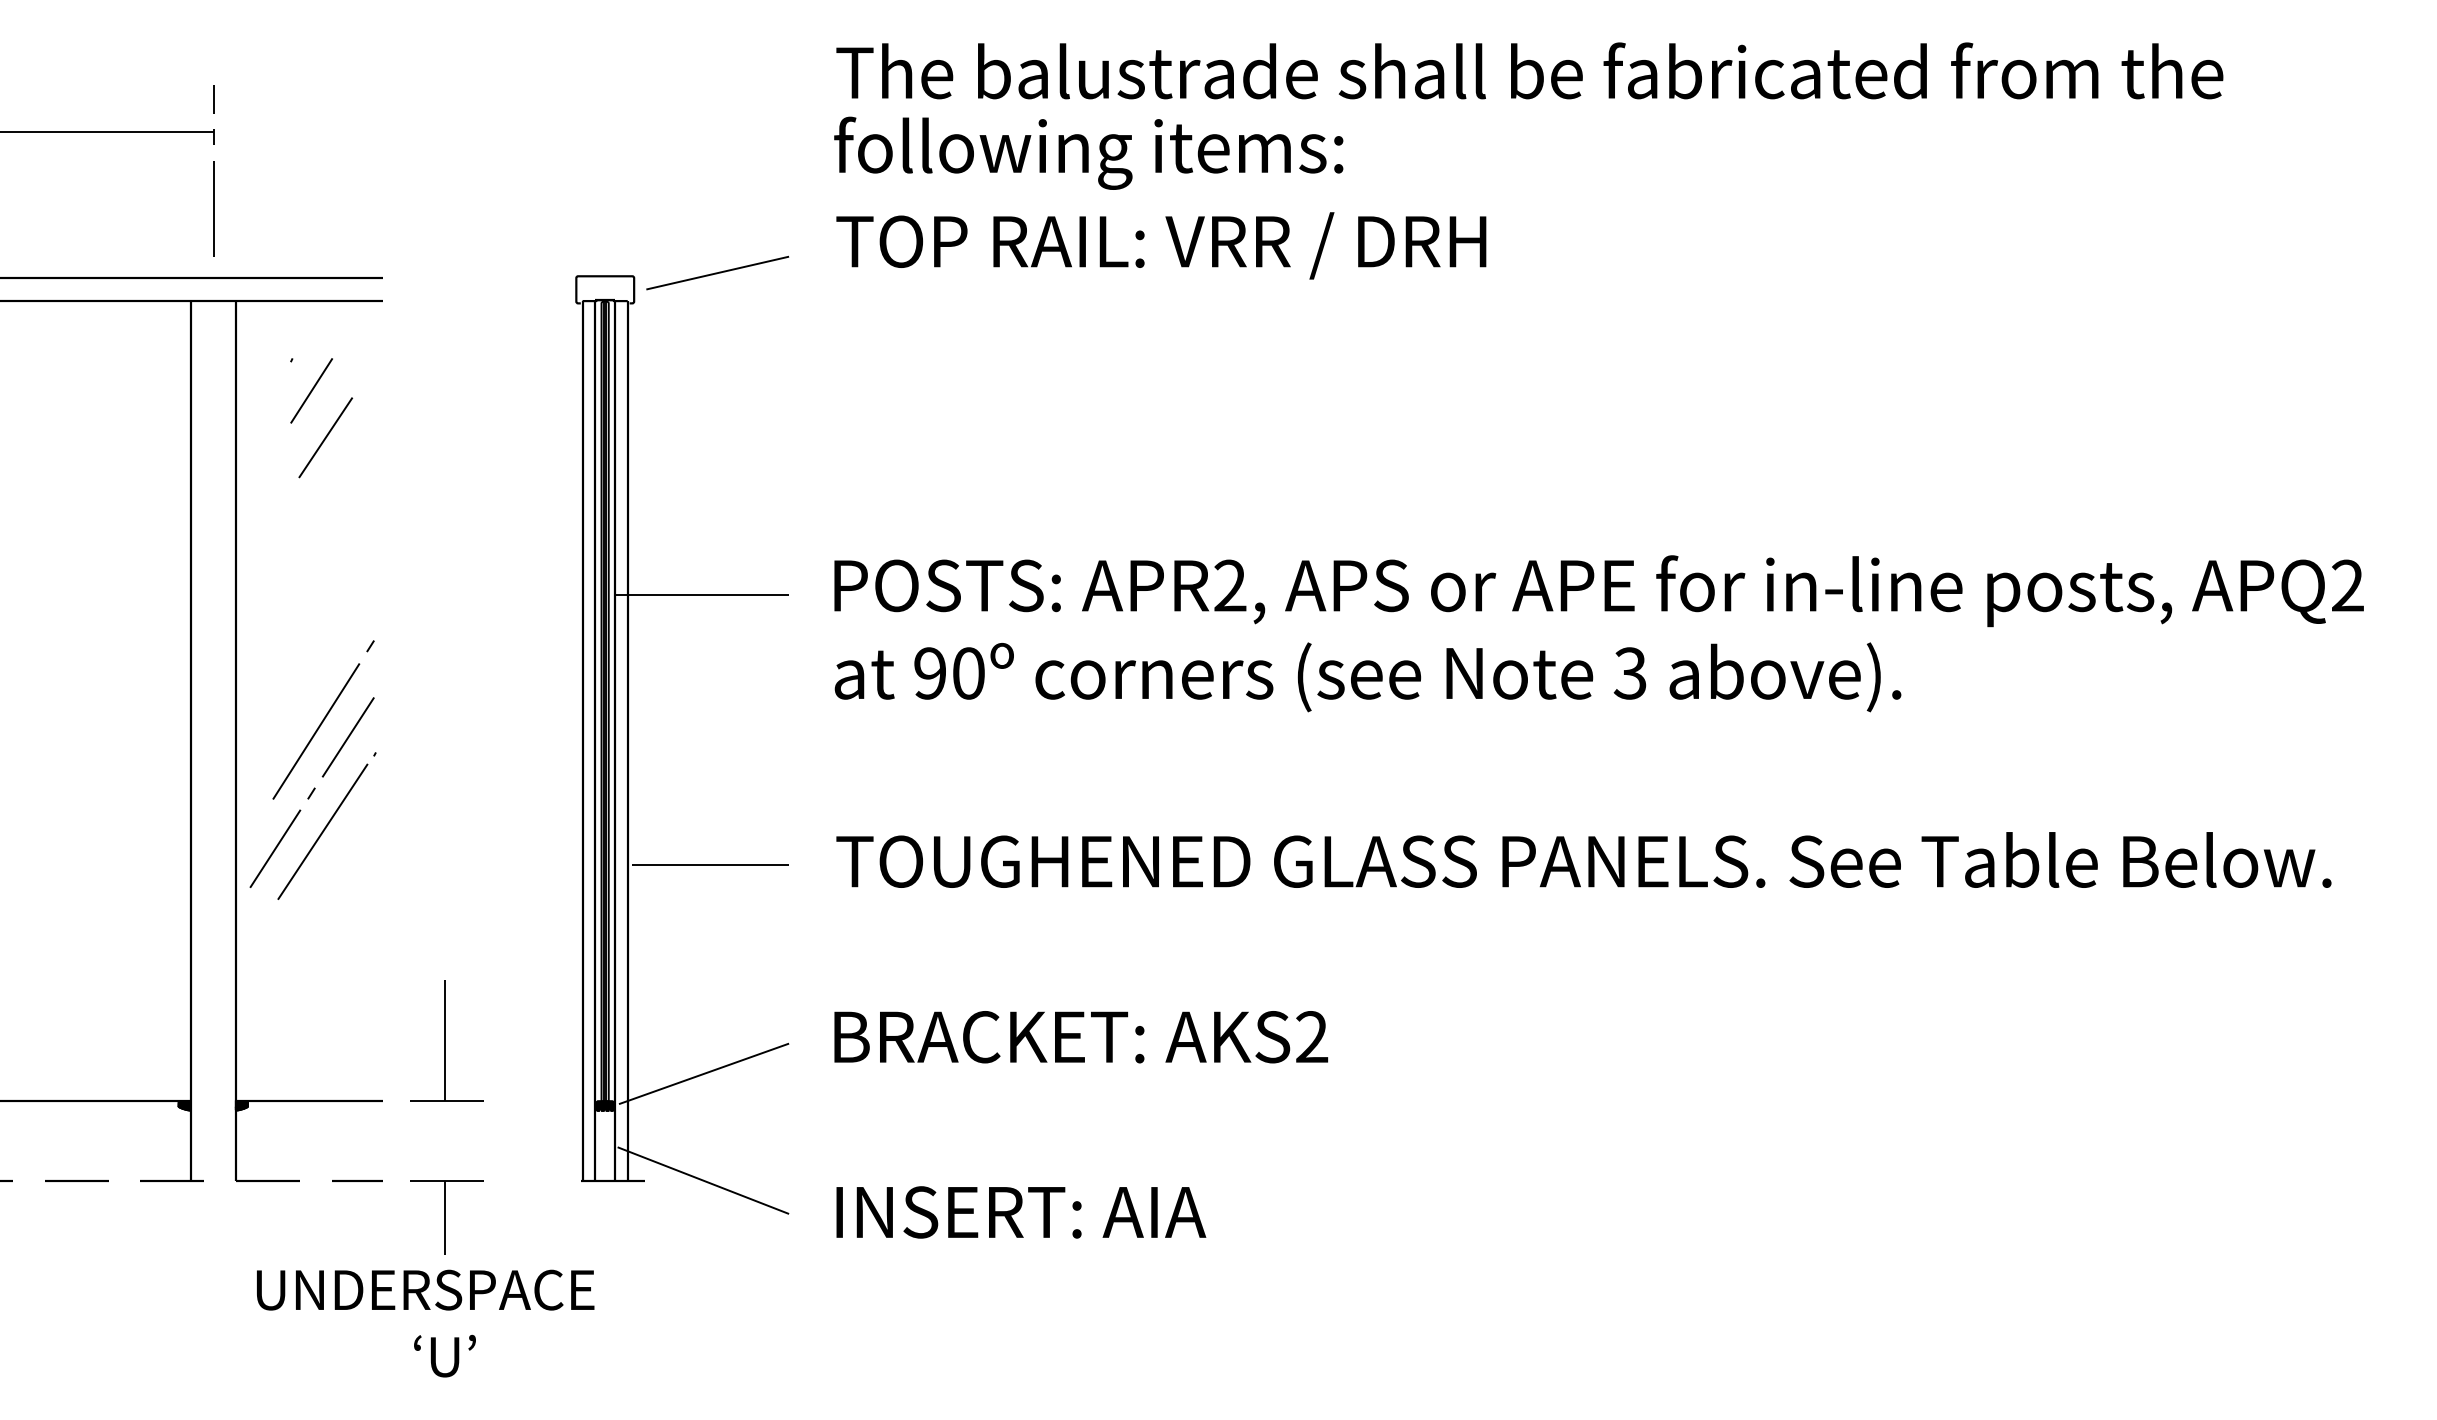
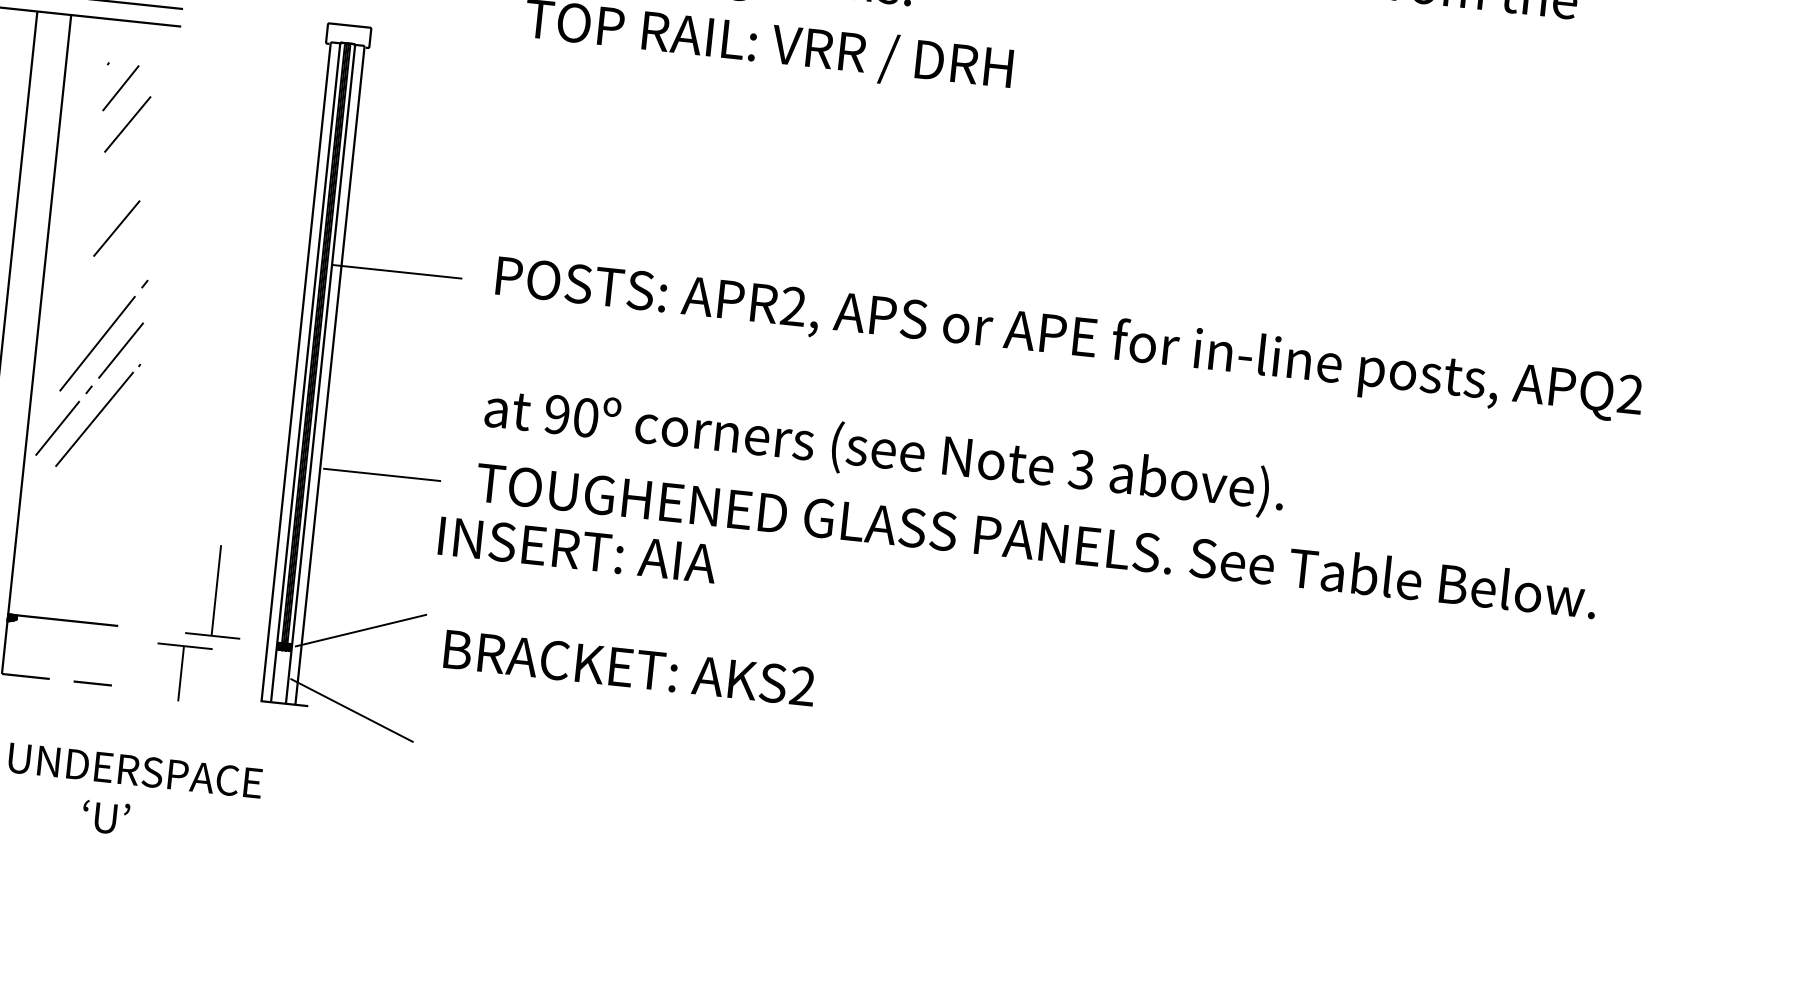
line: (717, 272) -> (434, 31), removed
line: (325, 576) -> (116, 228), added
text: (1367, 677) -> (884, 452), moved
text: (1081, 1037) -> (629, 668), moved
part: (446, 1040) -> (217, 590), moved
text: (1021, 1212) -> (577, 550), moved
part: (446, 1217) -> (181, 673), moved
text: (444, 1355) -> (105, 817), moved

